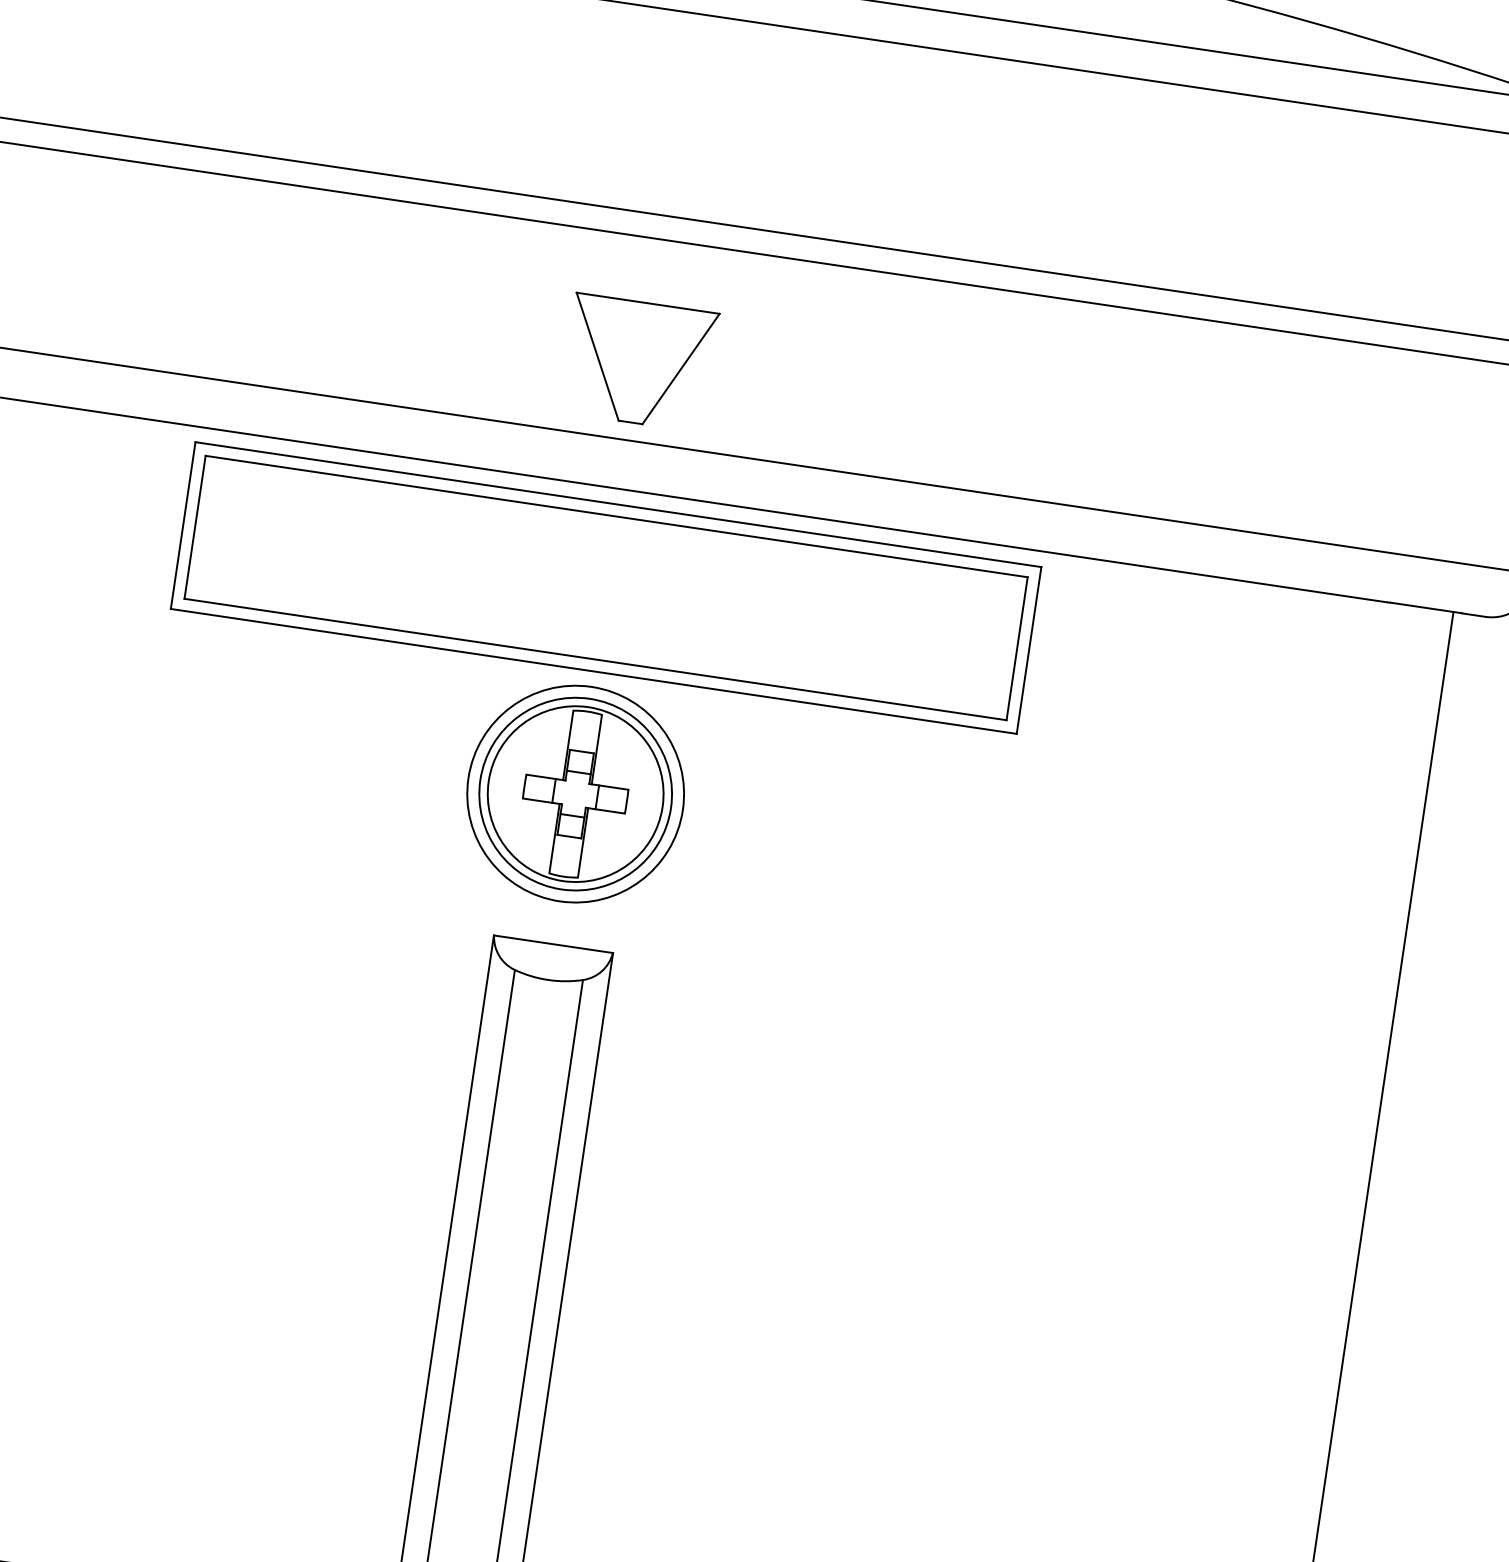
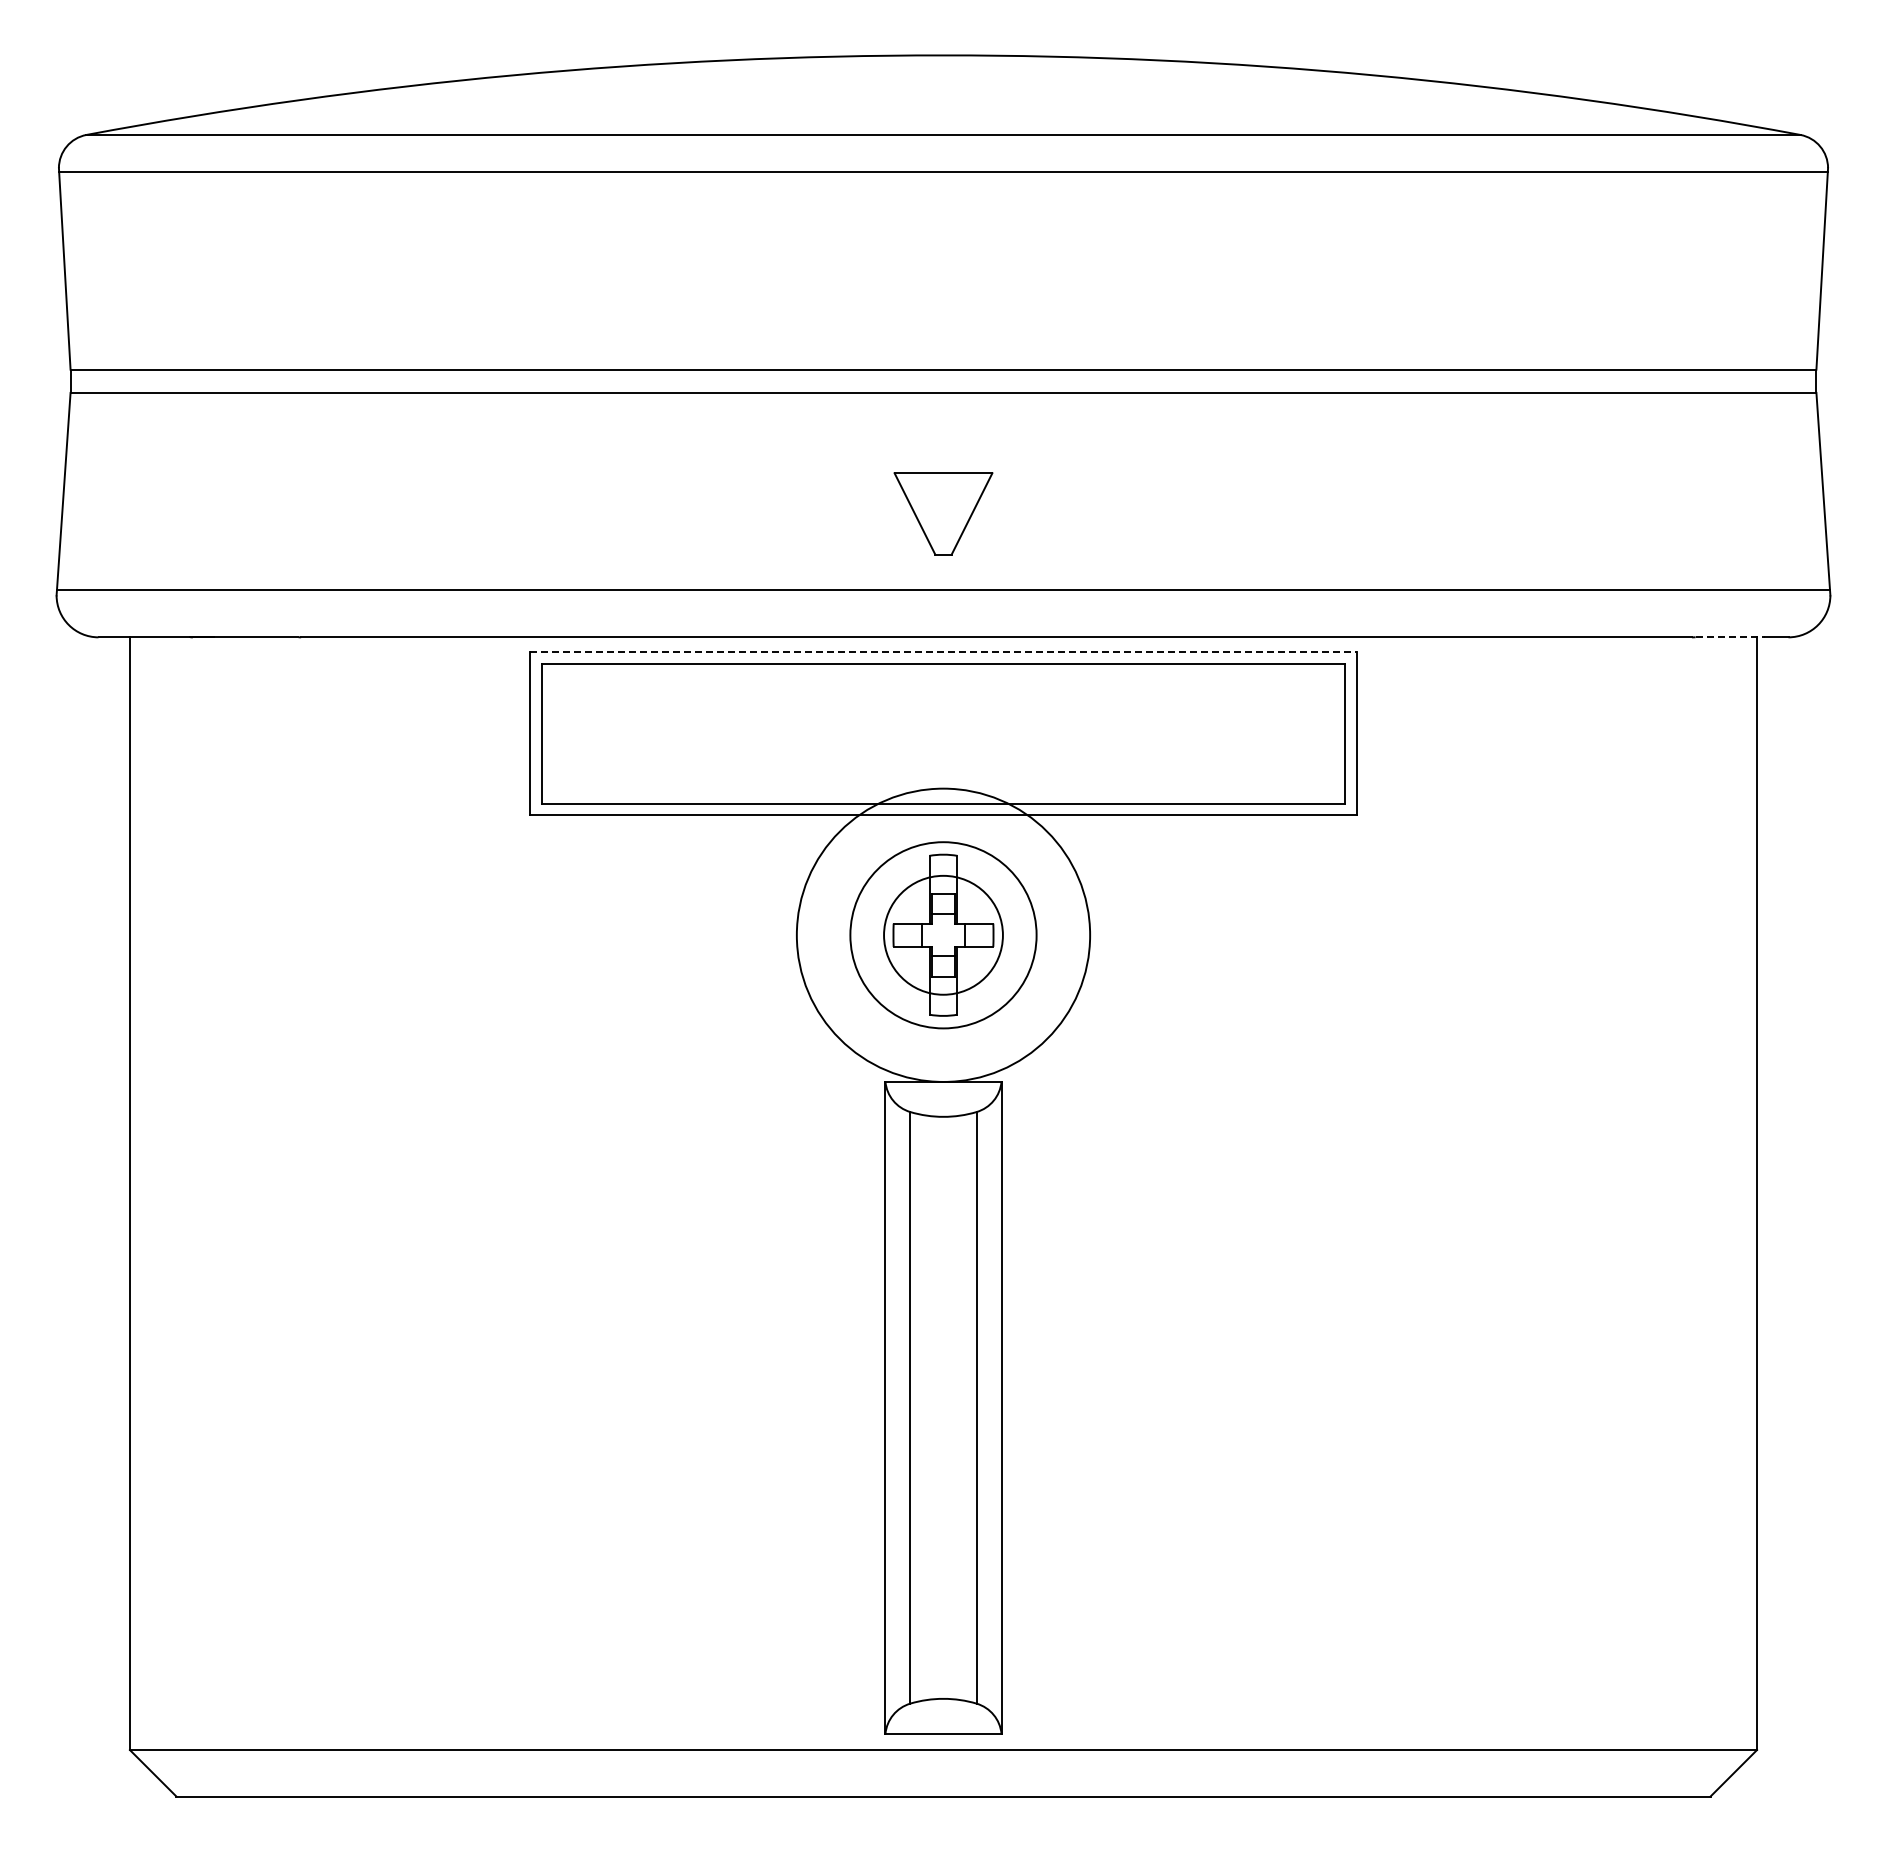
part: (639, 362) -> (943, 513), size x0.7
line: (619, 504) -> (944, 652), solid -> dashed
line: (1426, 608) -> (1730, 637), solid -> dashed
circle: (575, 794) -> (943, 935), size x0.7
circle: (575, 794) -> (943, 935), size x1.4

